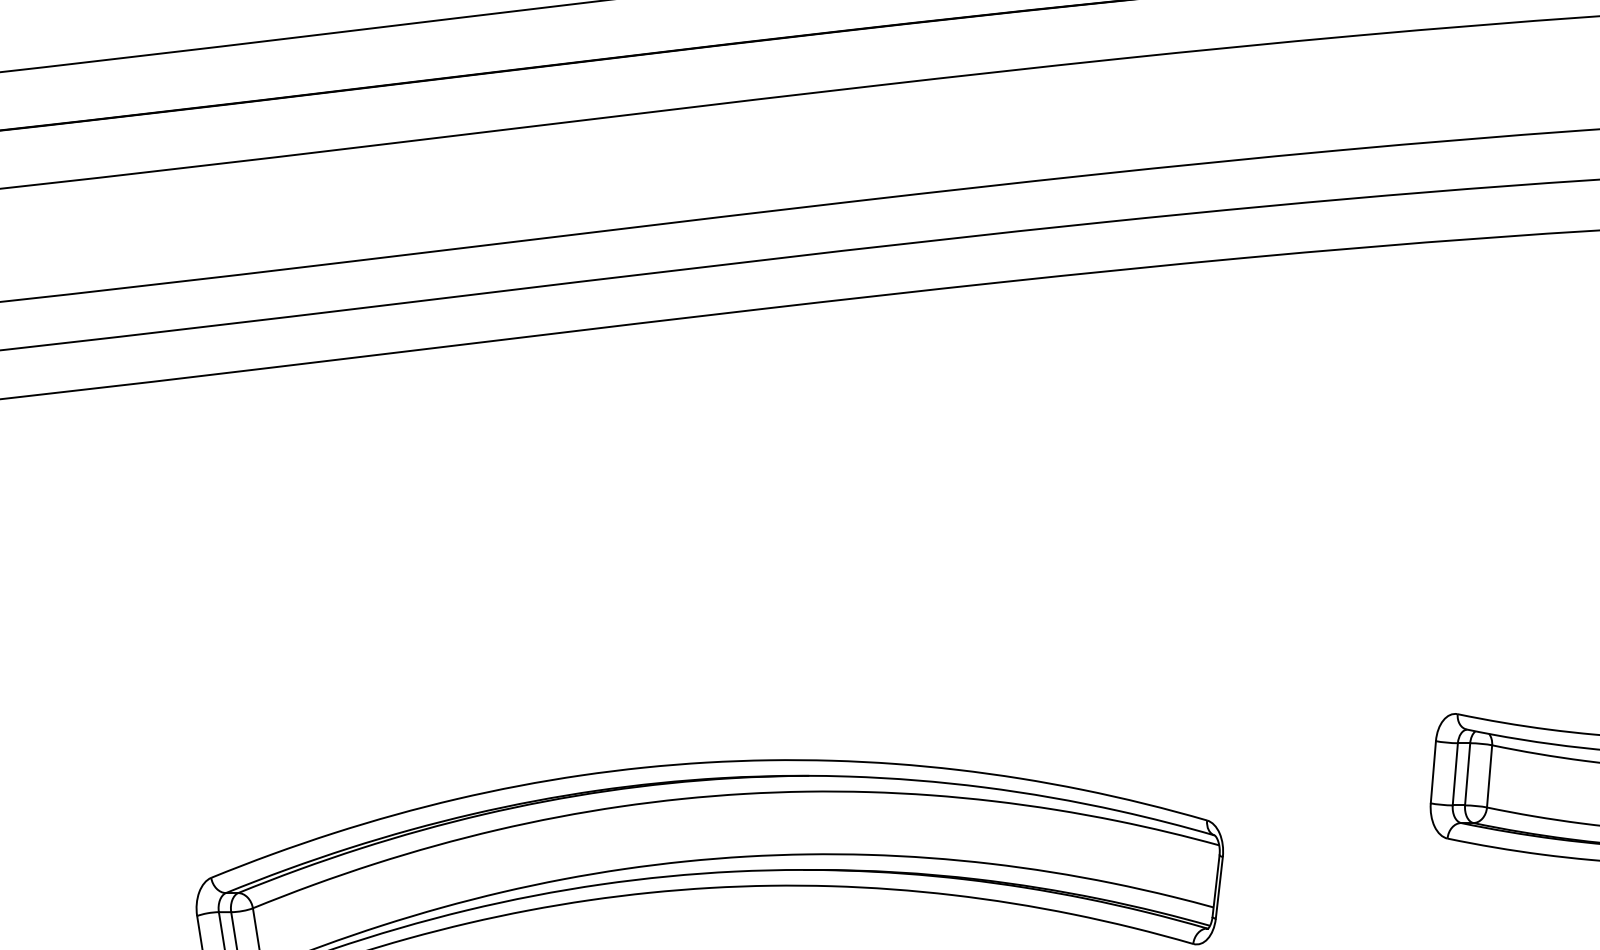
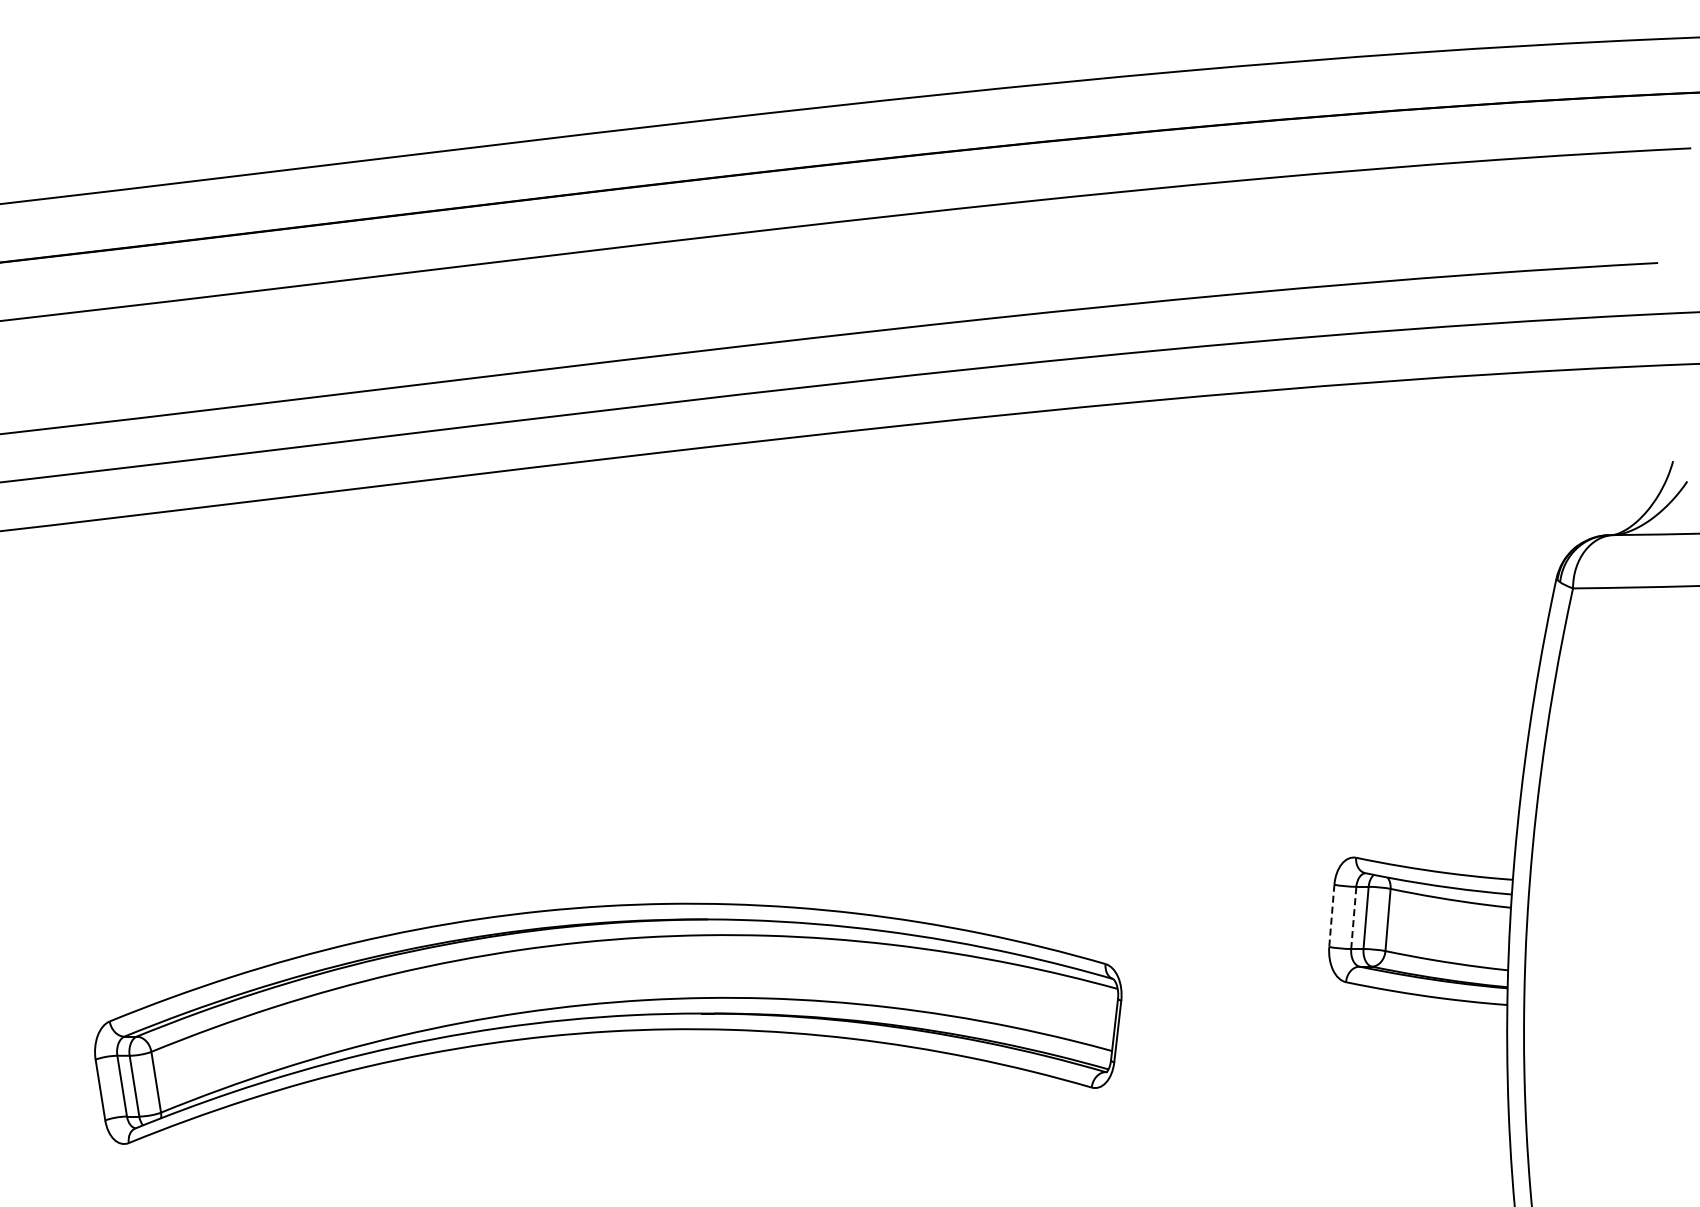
line: (1433, 772) -> (1331, 916), solid -> dashed
line: (1455, 773) -> (1353, 917), solid -> dashed

